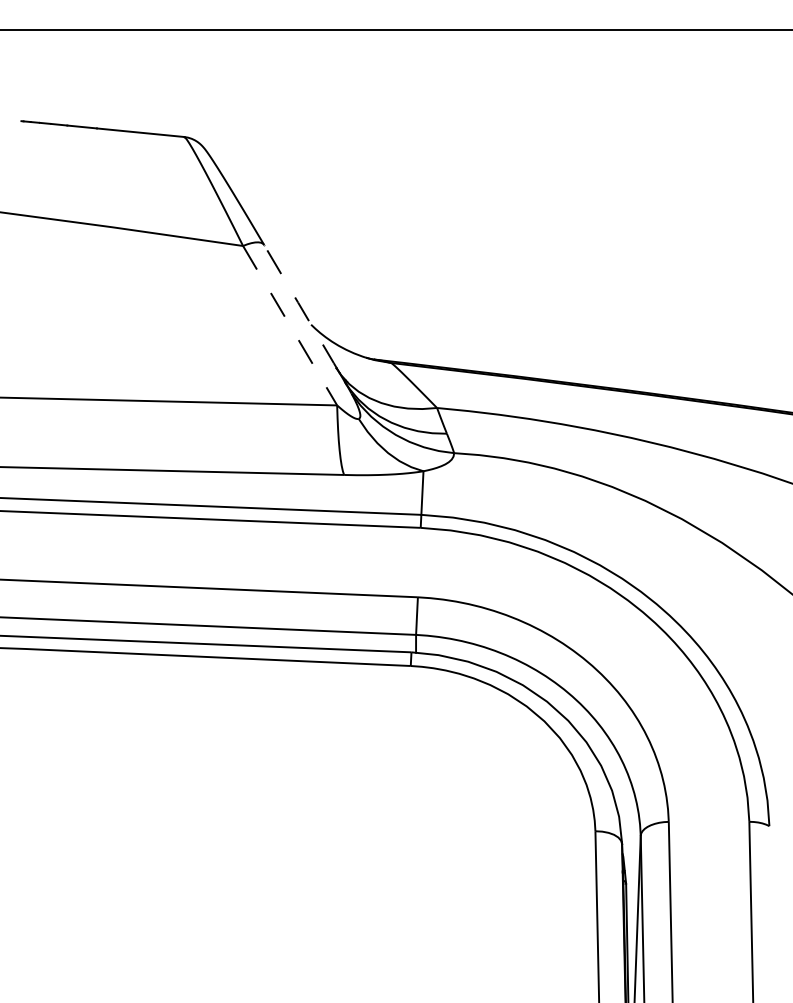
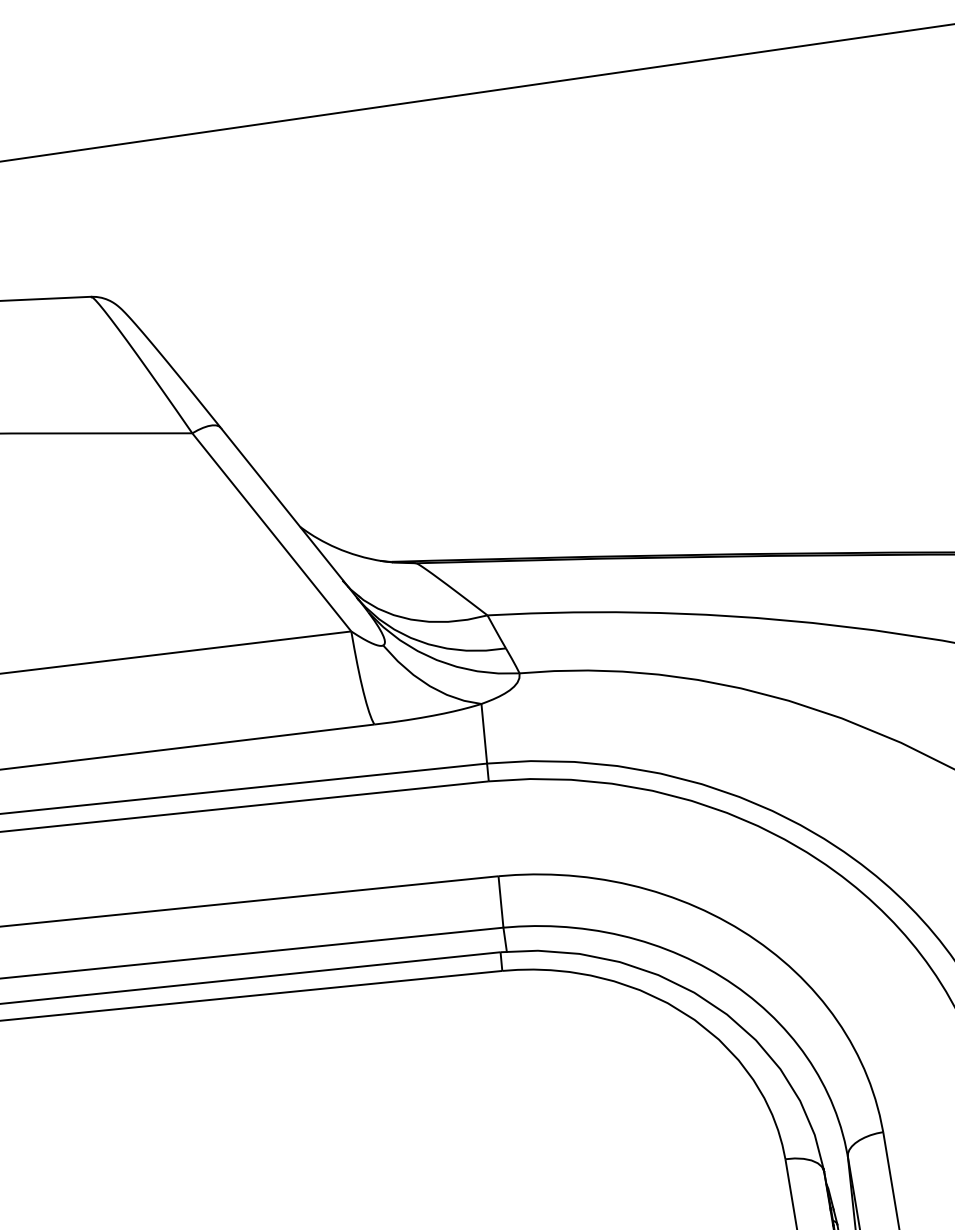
line: (300, 306) -> (282, 504), dashed -> solid
line: (289, 325) -> (270, 532), dashed -> solid

